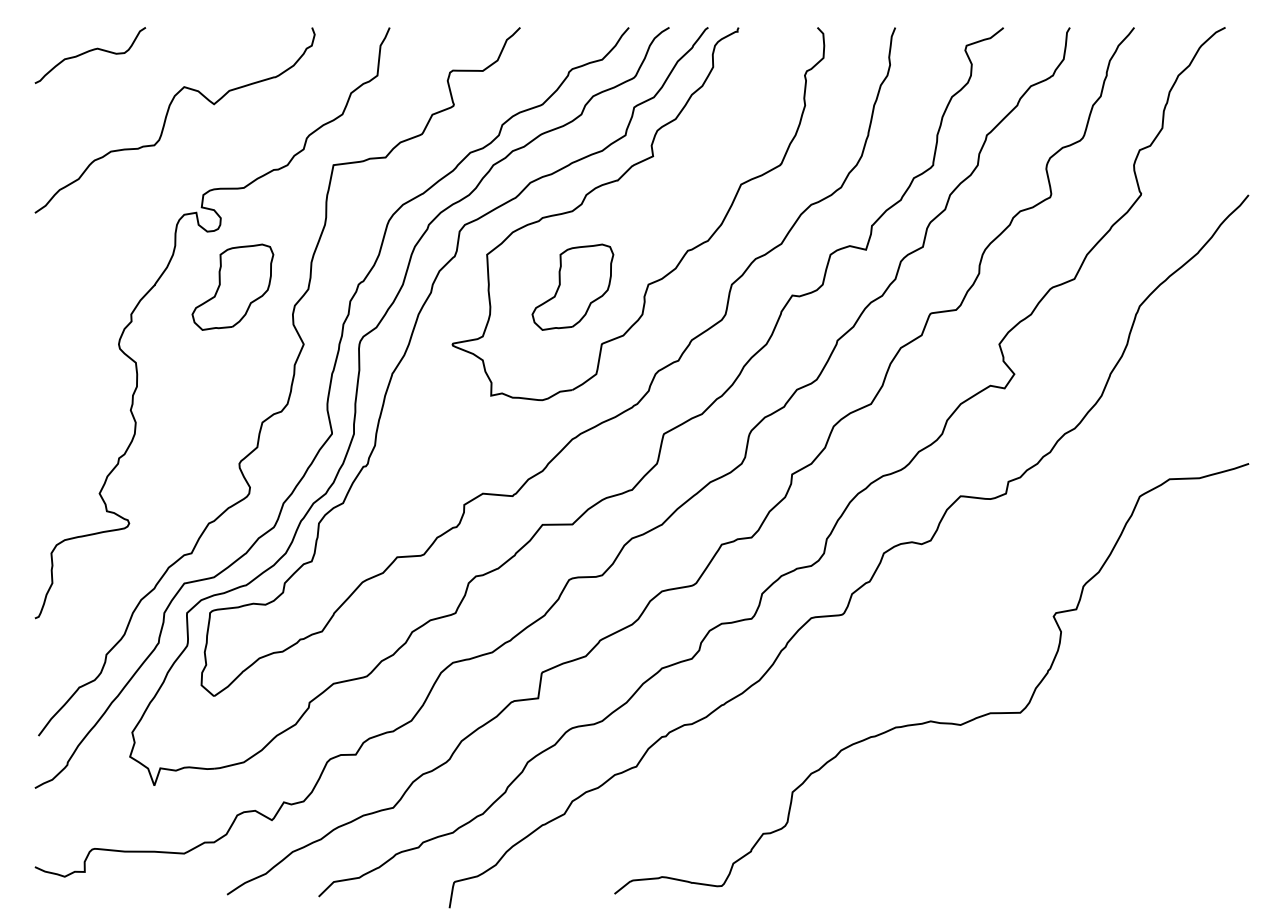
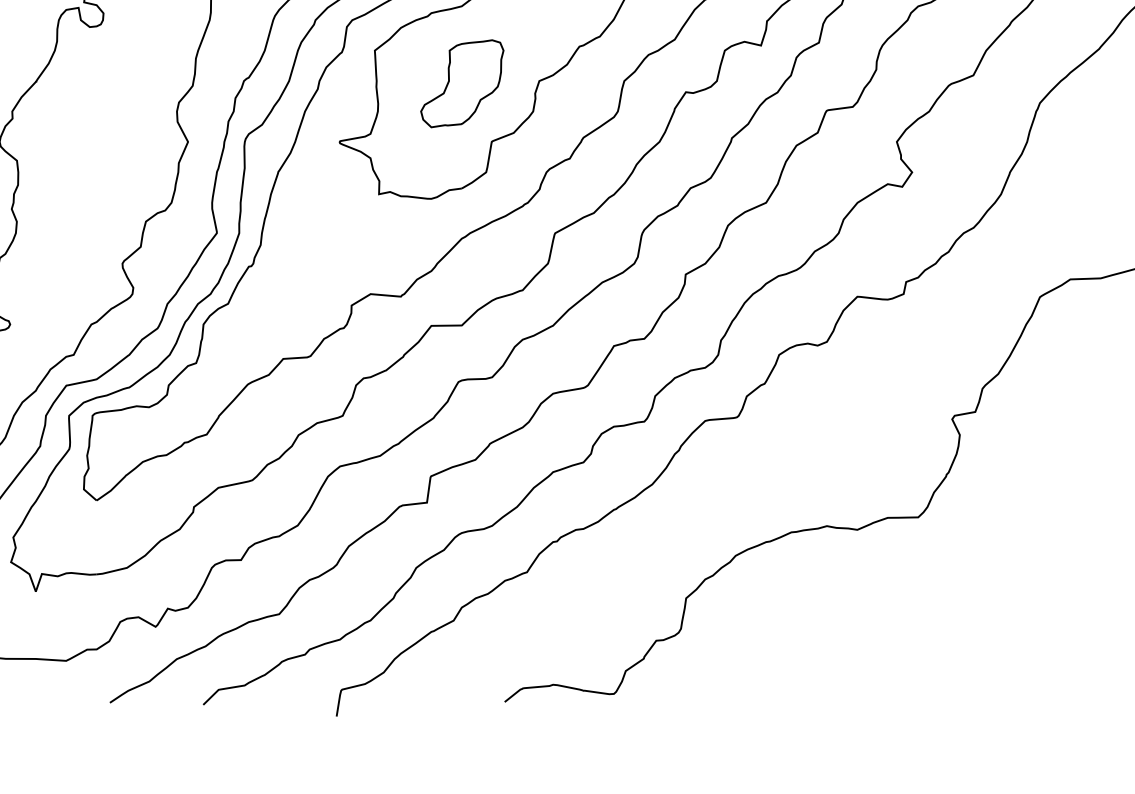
part: (232, 286) -> (115, 82), removed

